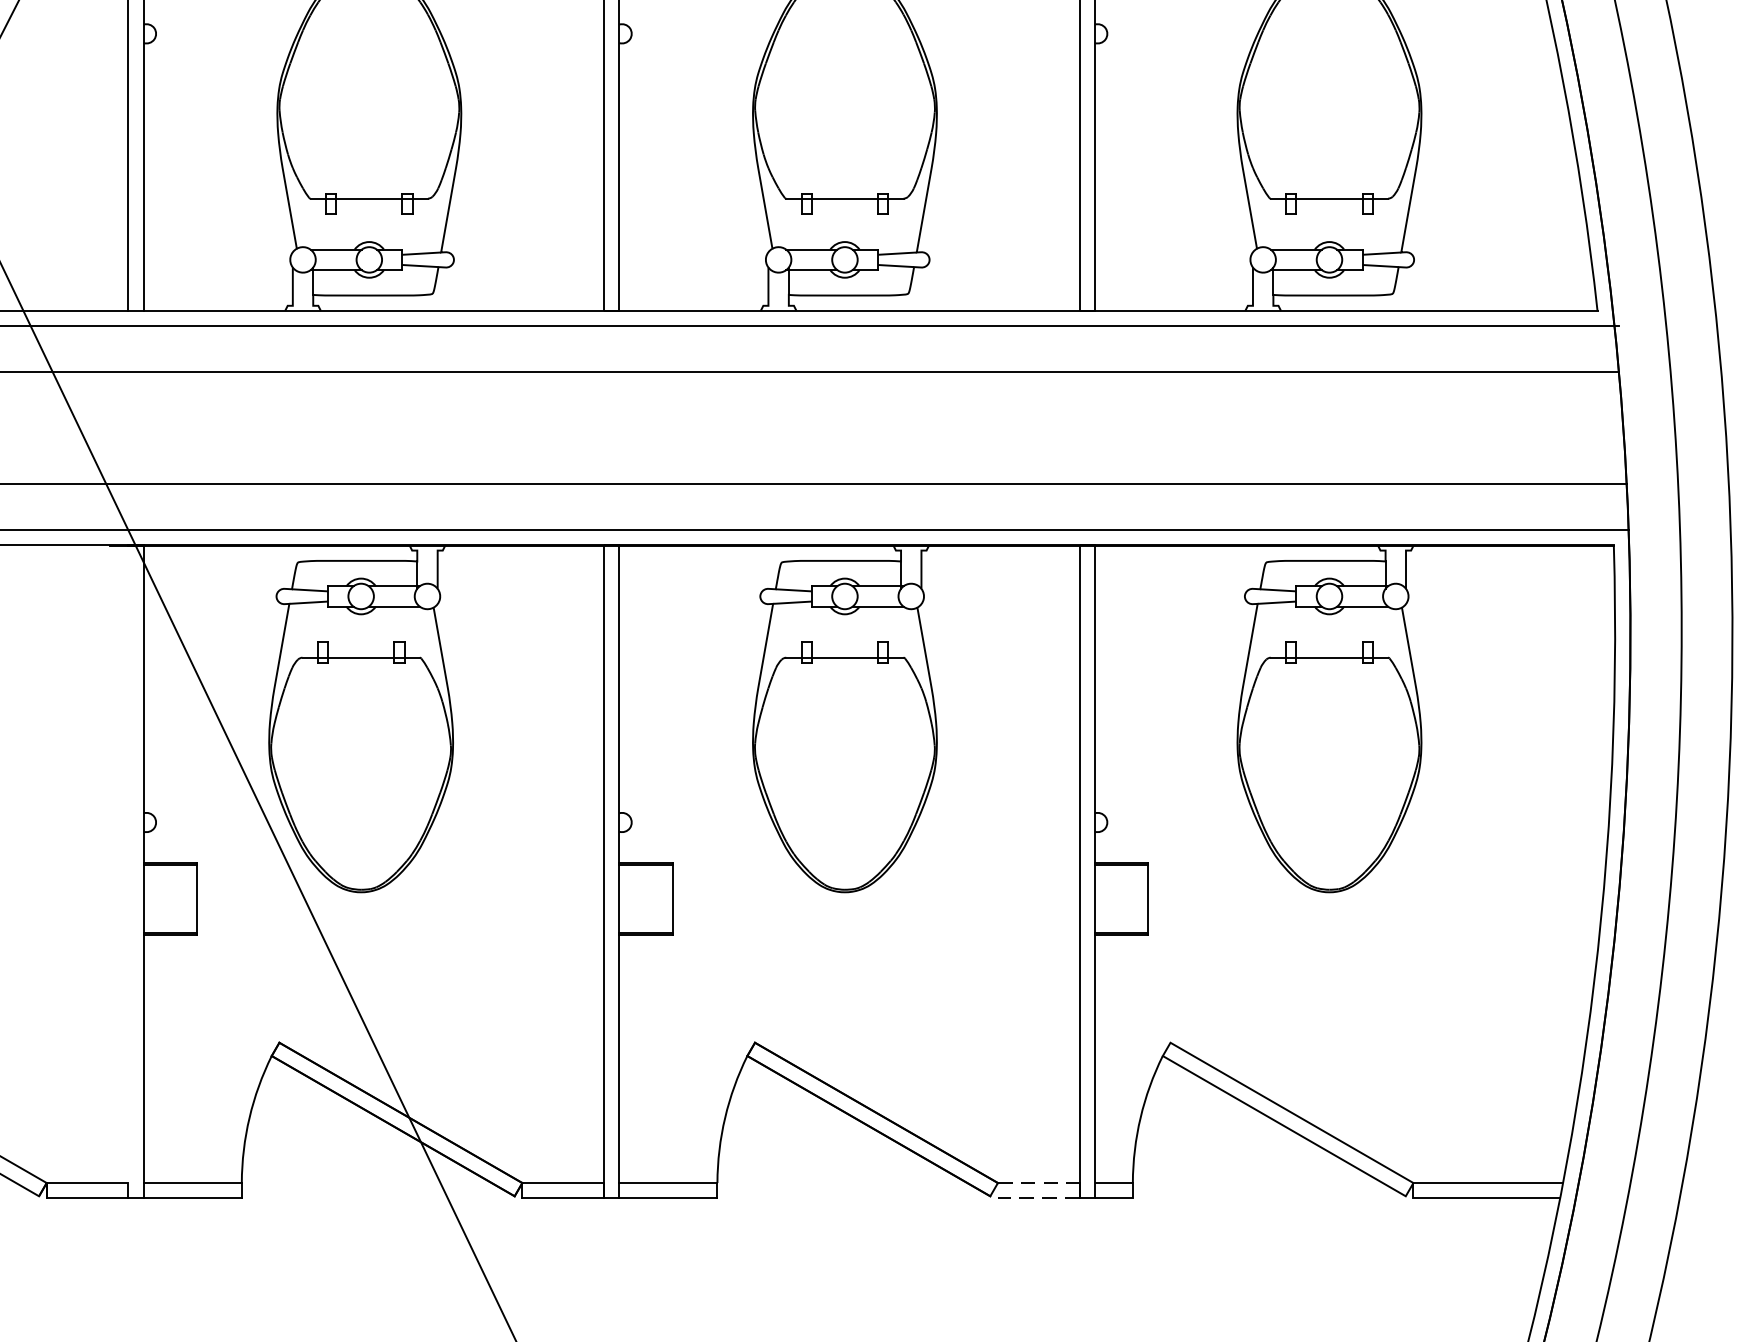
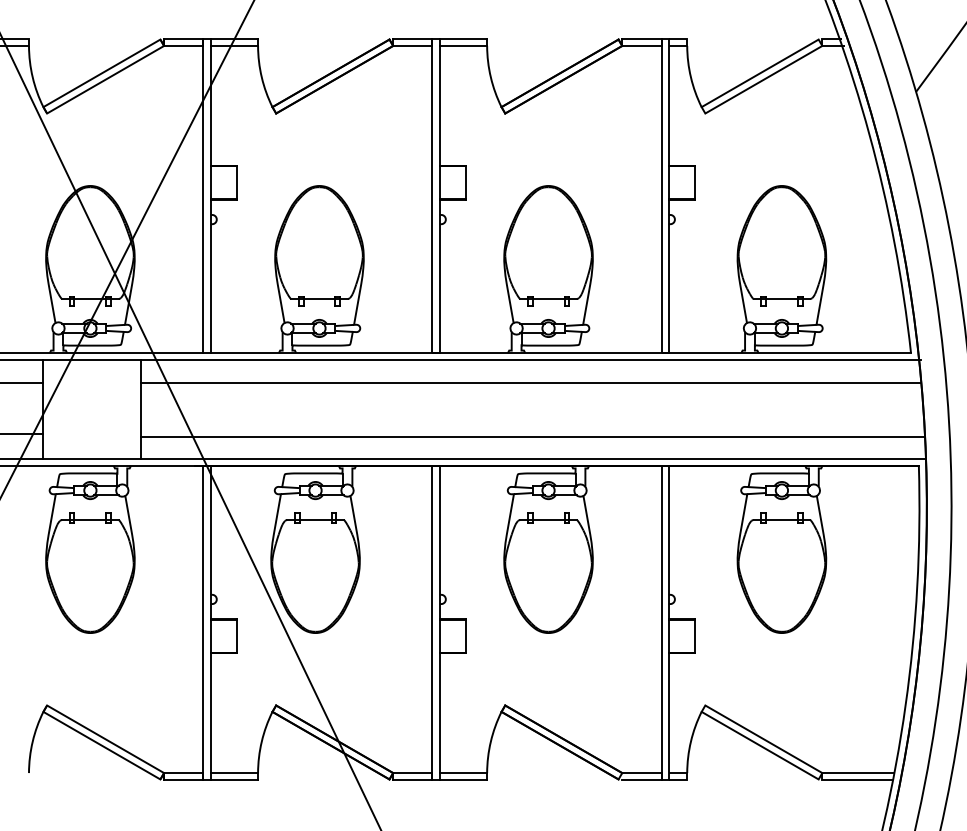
line: (128, 872) -> (203, 623), added
line: (1037, 1183) -> (641, 773), dashed -> solid
line: (1037, 1198) -> (641, 780), dashed -> solid

